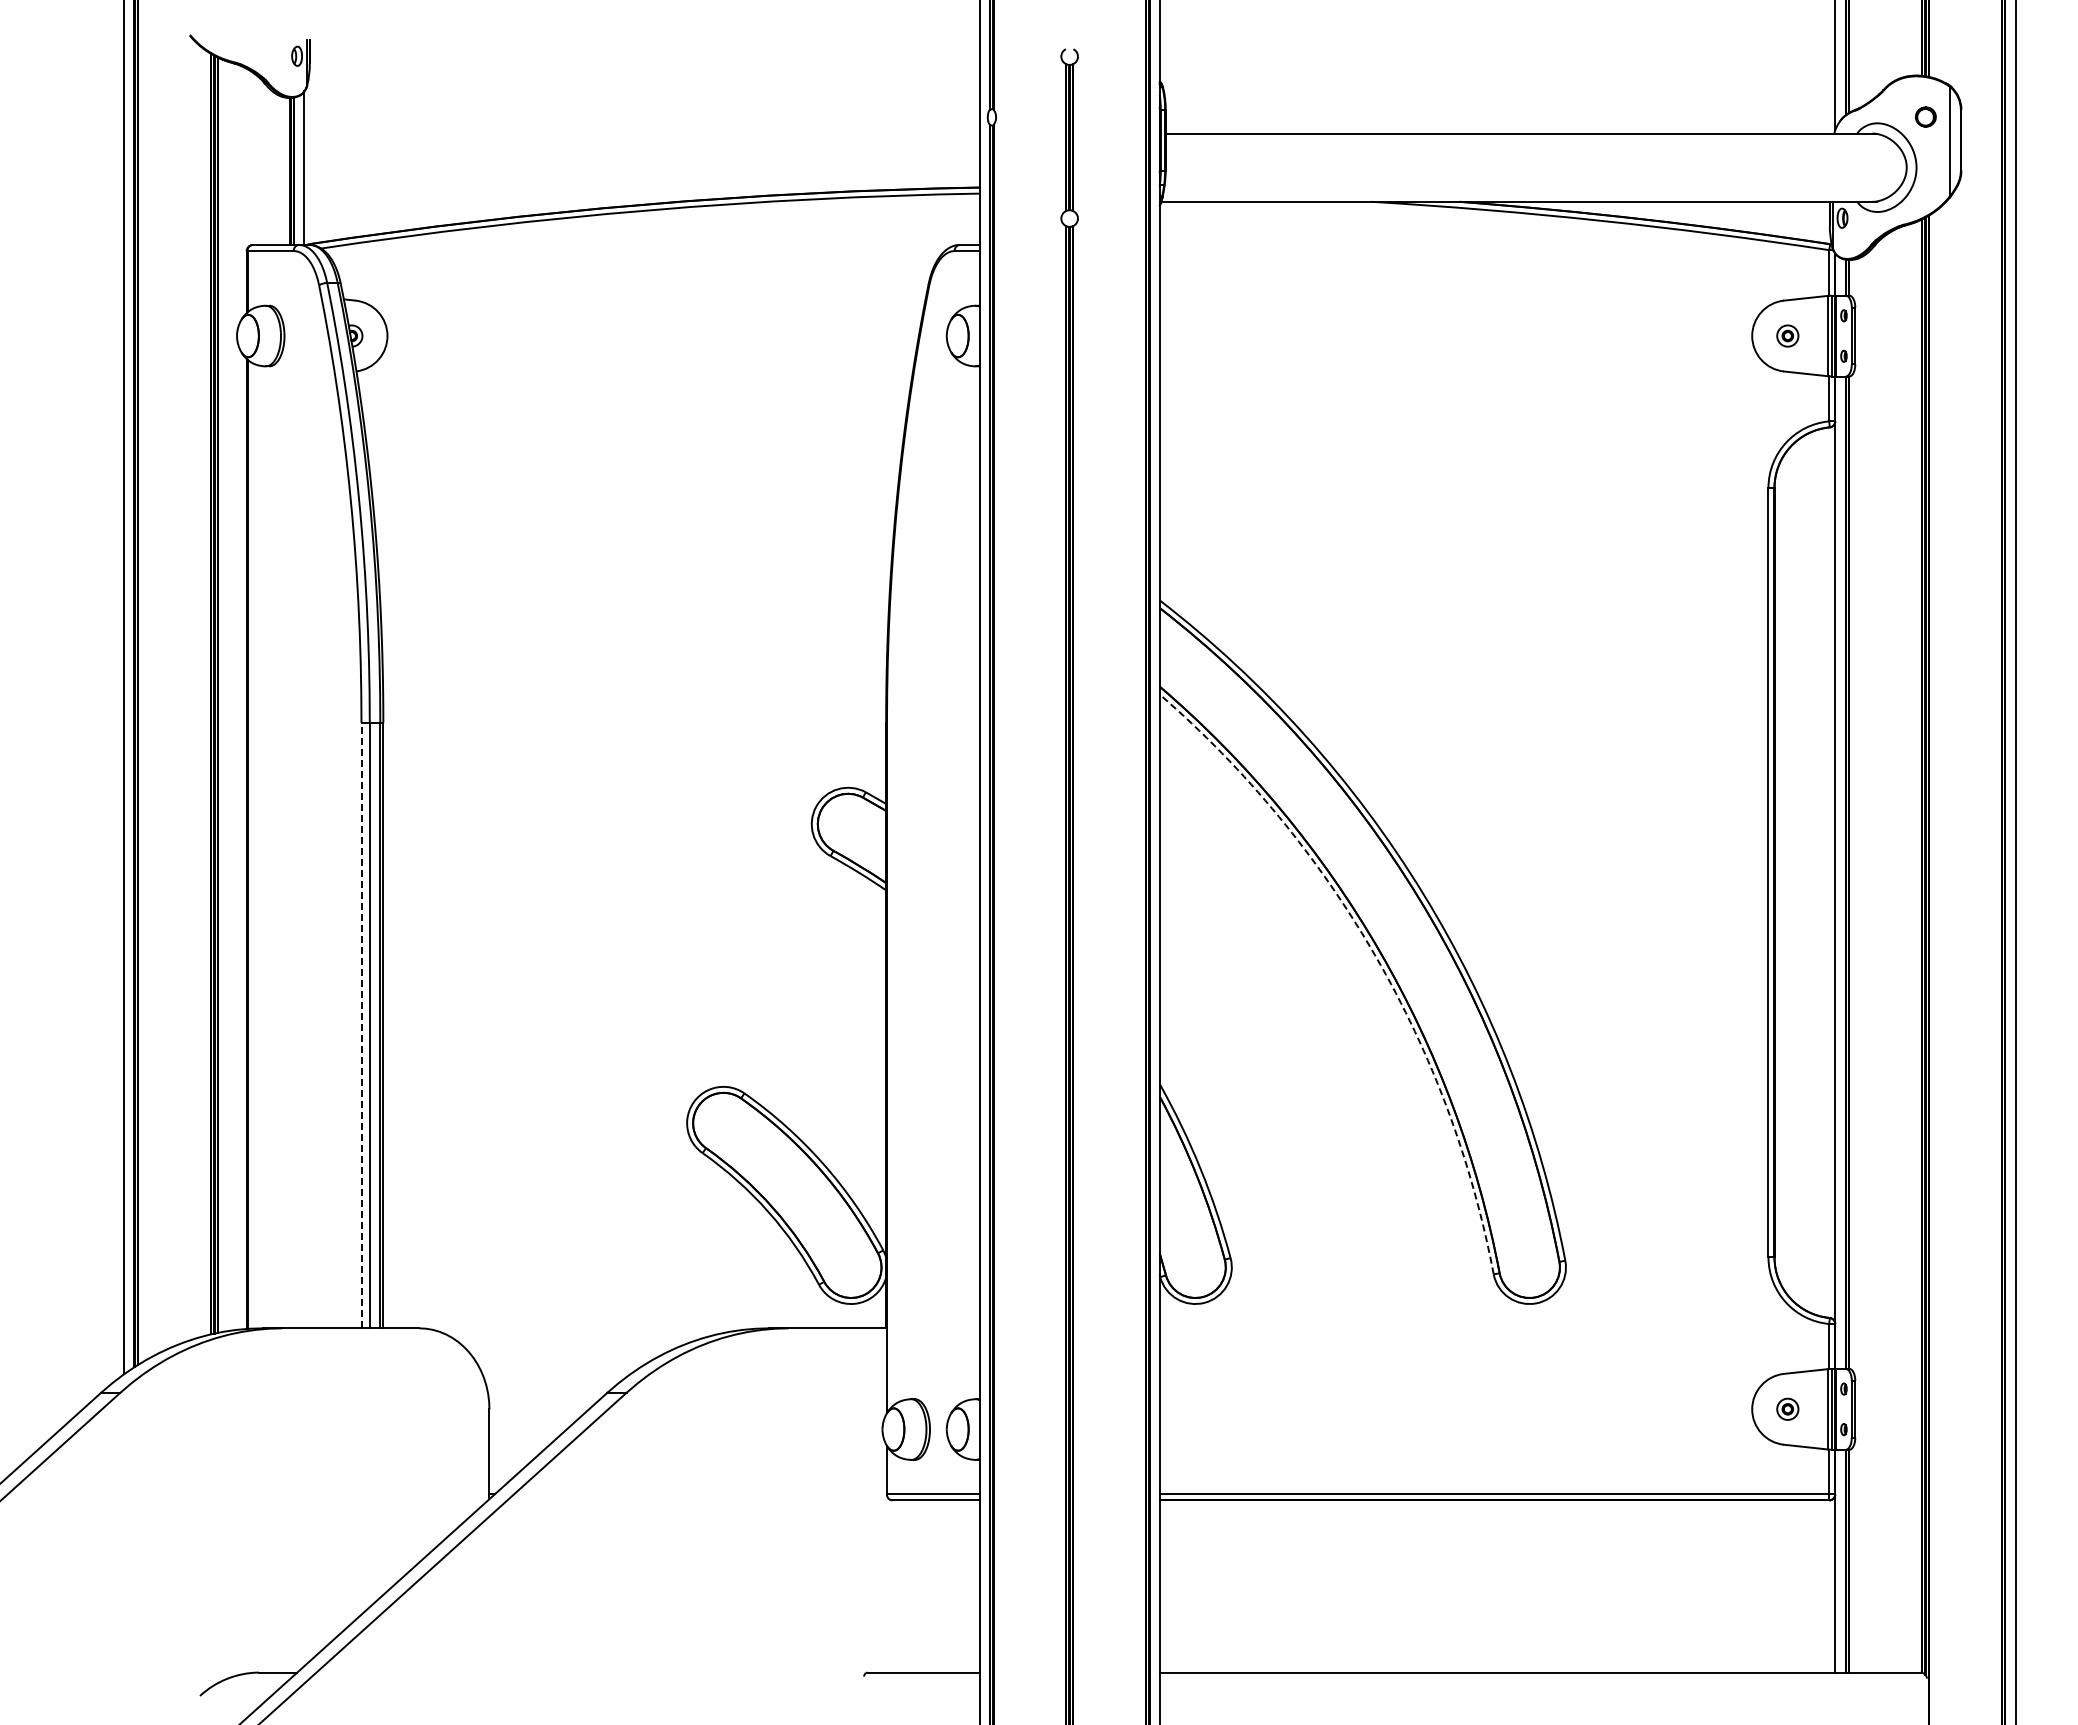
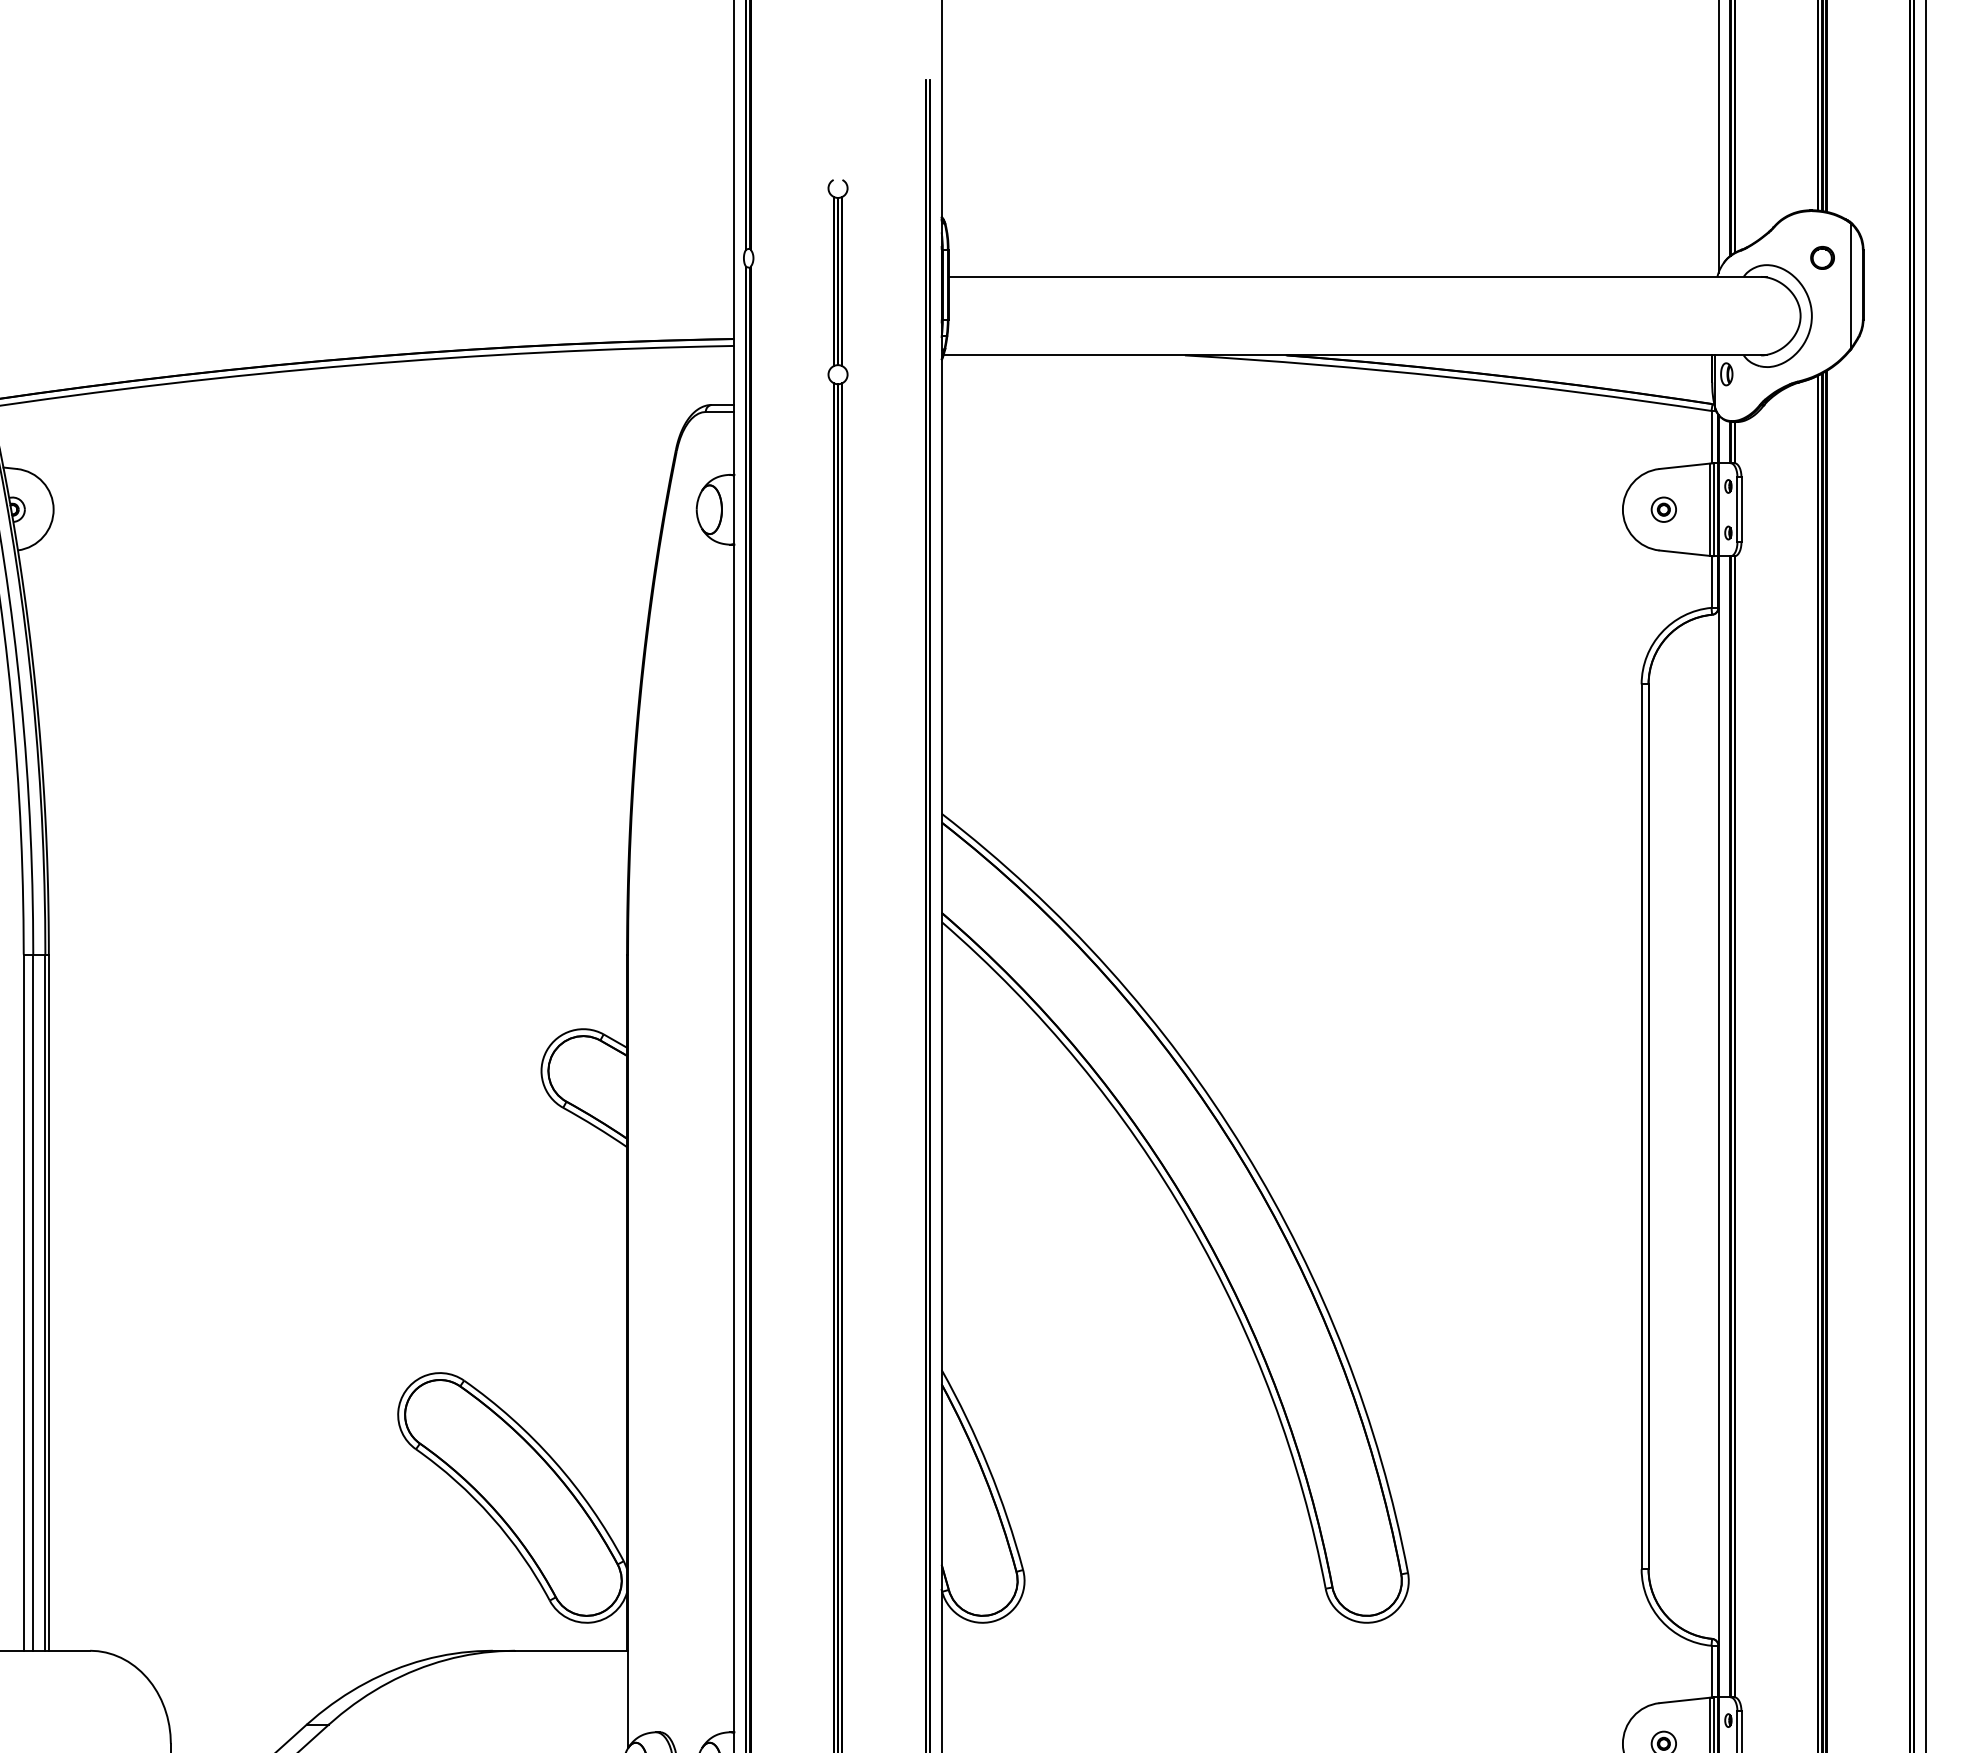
arc: (1375, 956) -> (1189, 1223), dashed -> solid
line: (361, 1025) -> (23, 1302), dashed -> solid

